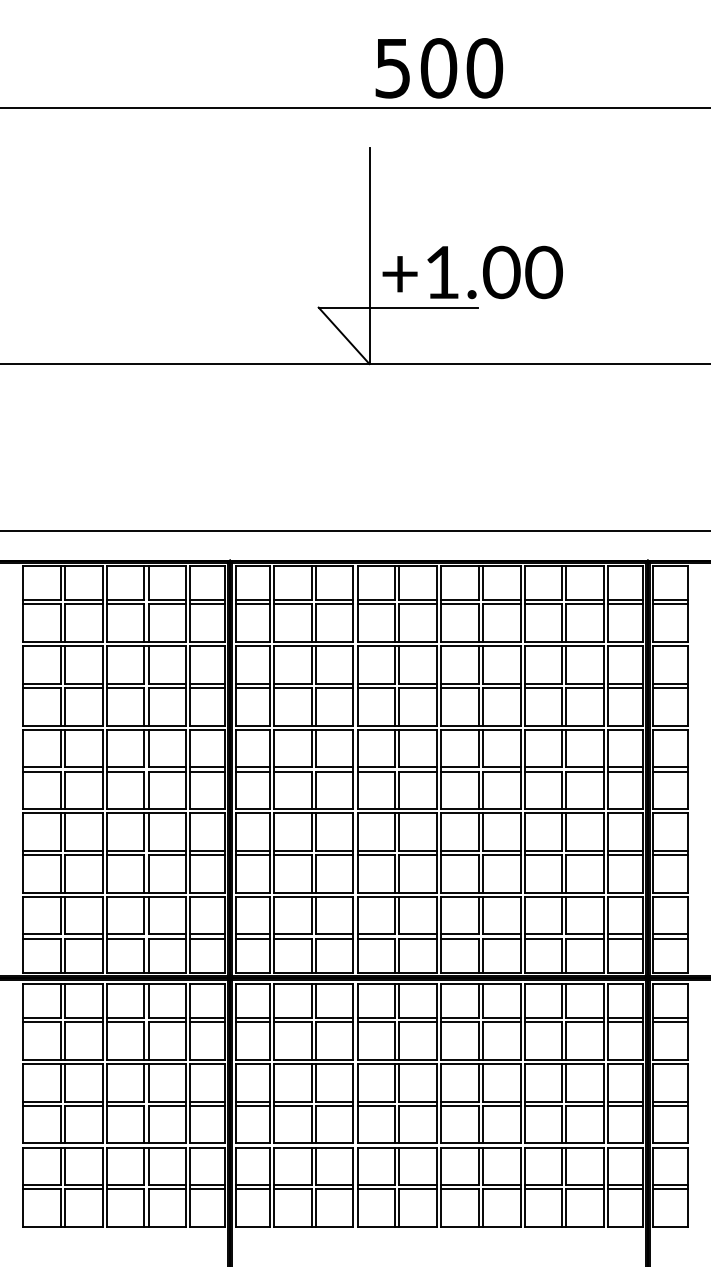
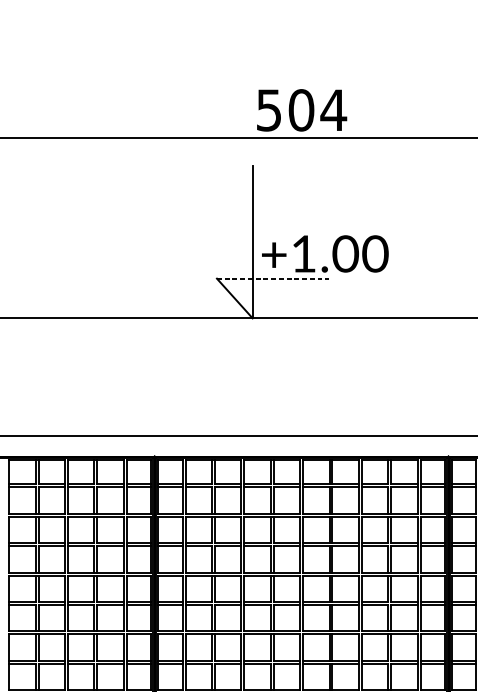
text: (484, 68) -> (333, 110), 500 -> 504
line: (398, 307) -> (273, 278), solid -> dashed

